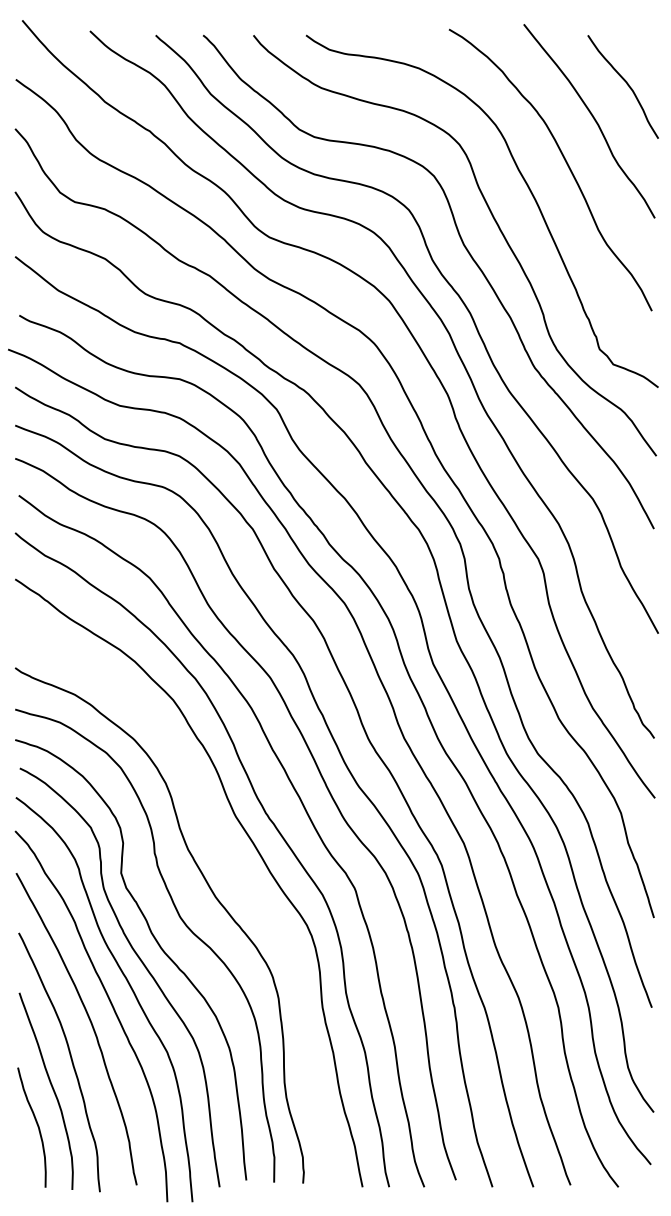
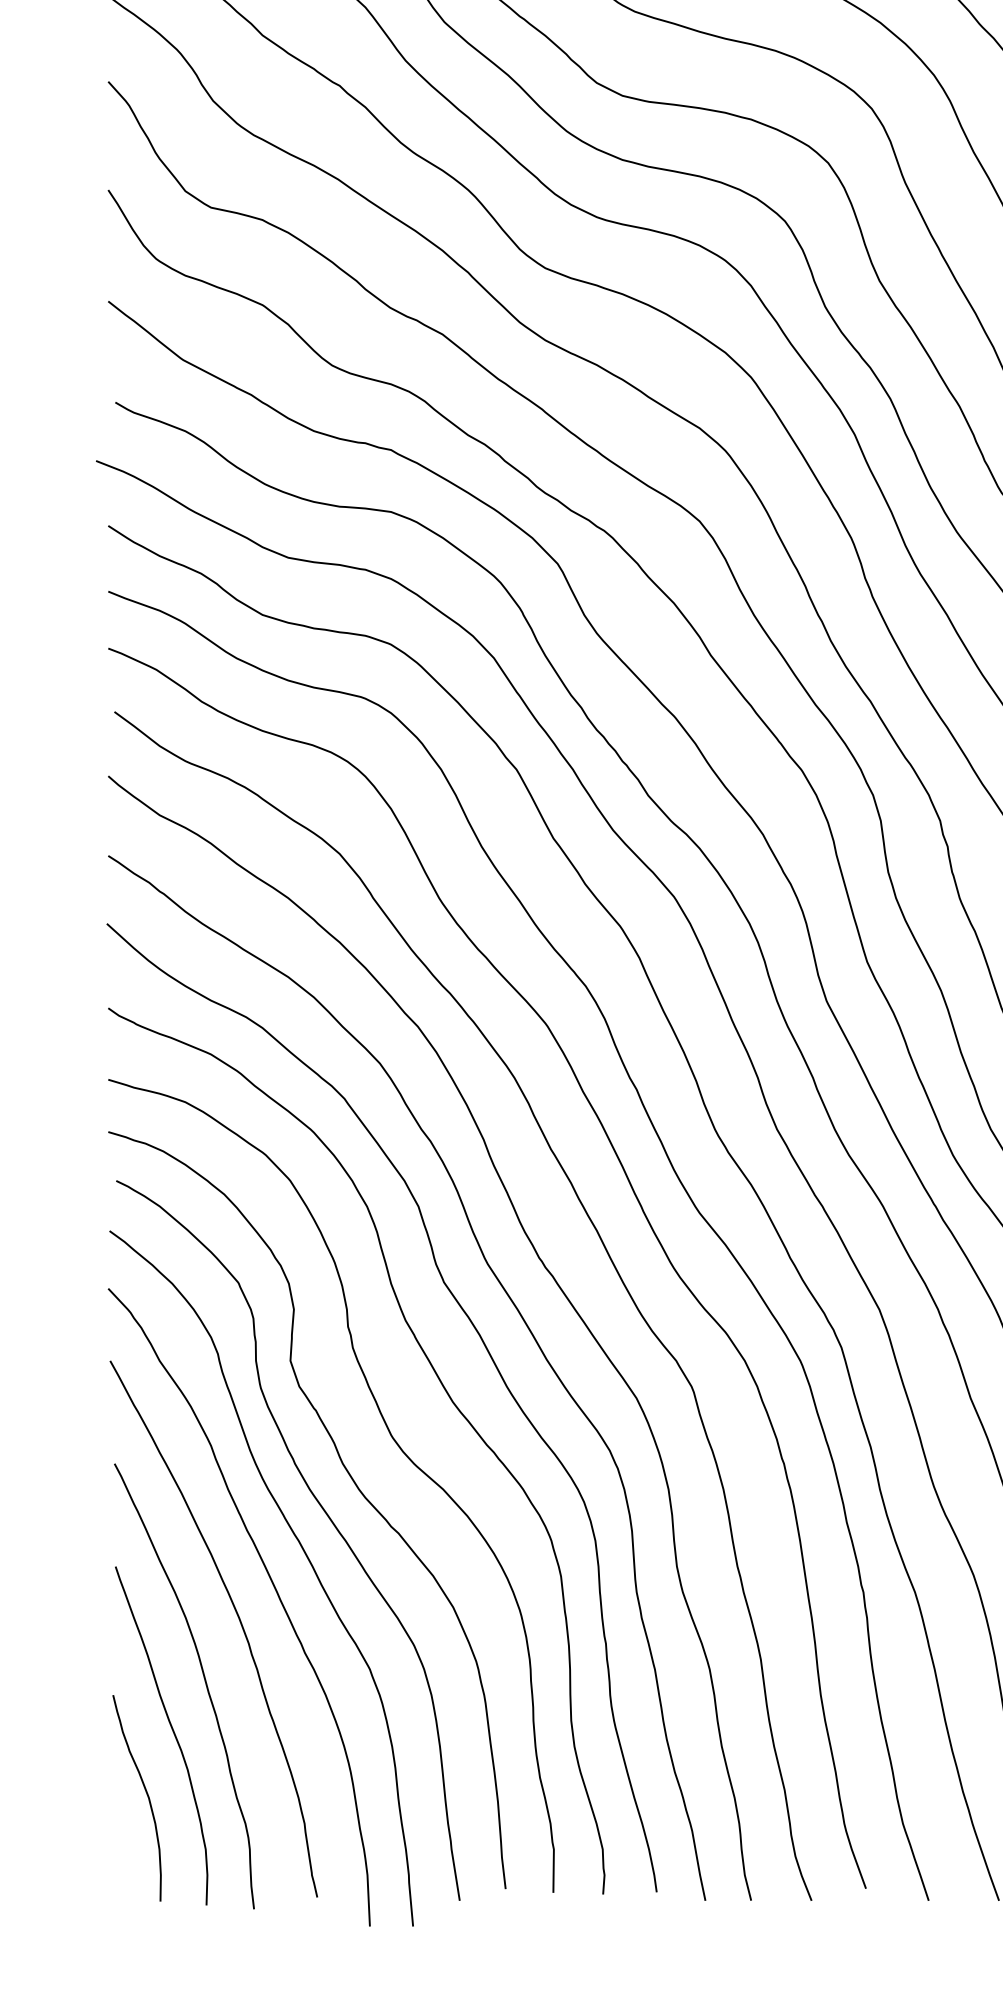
curve: (236, 870) -> (488, 1356), added

